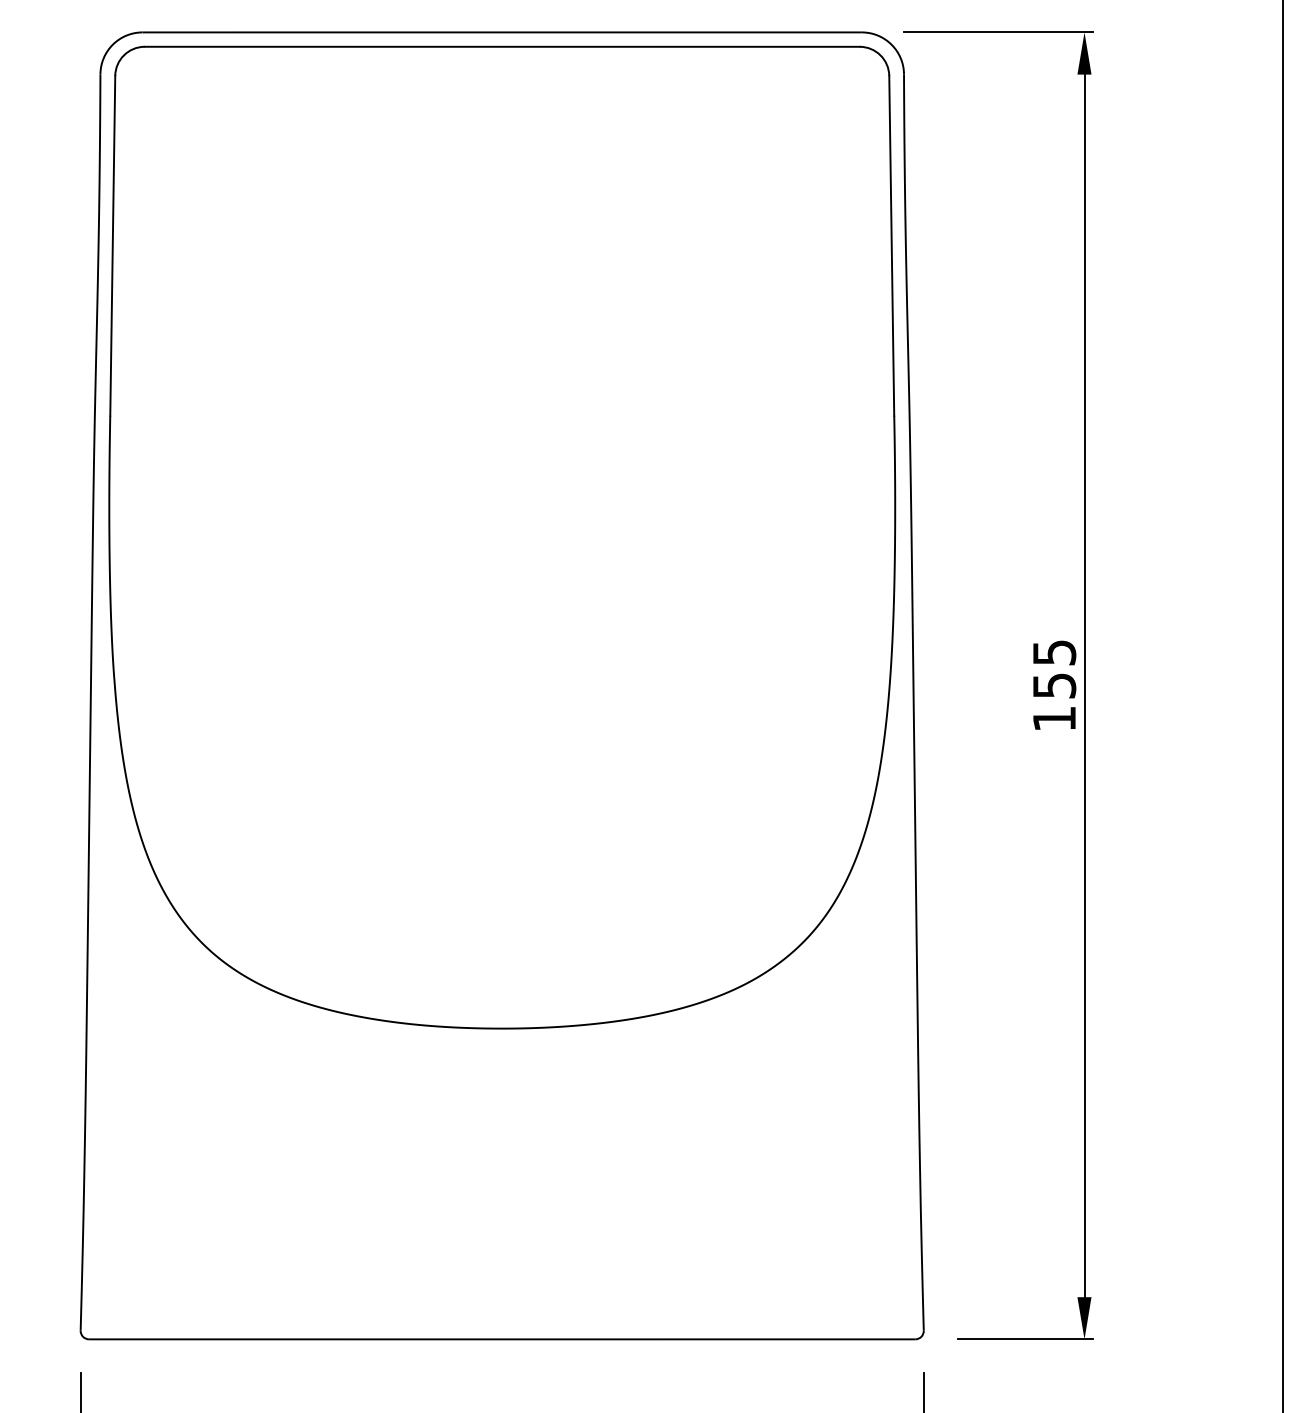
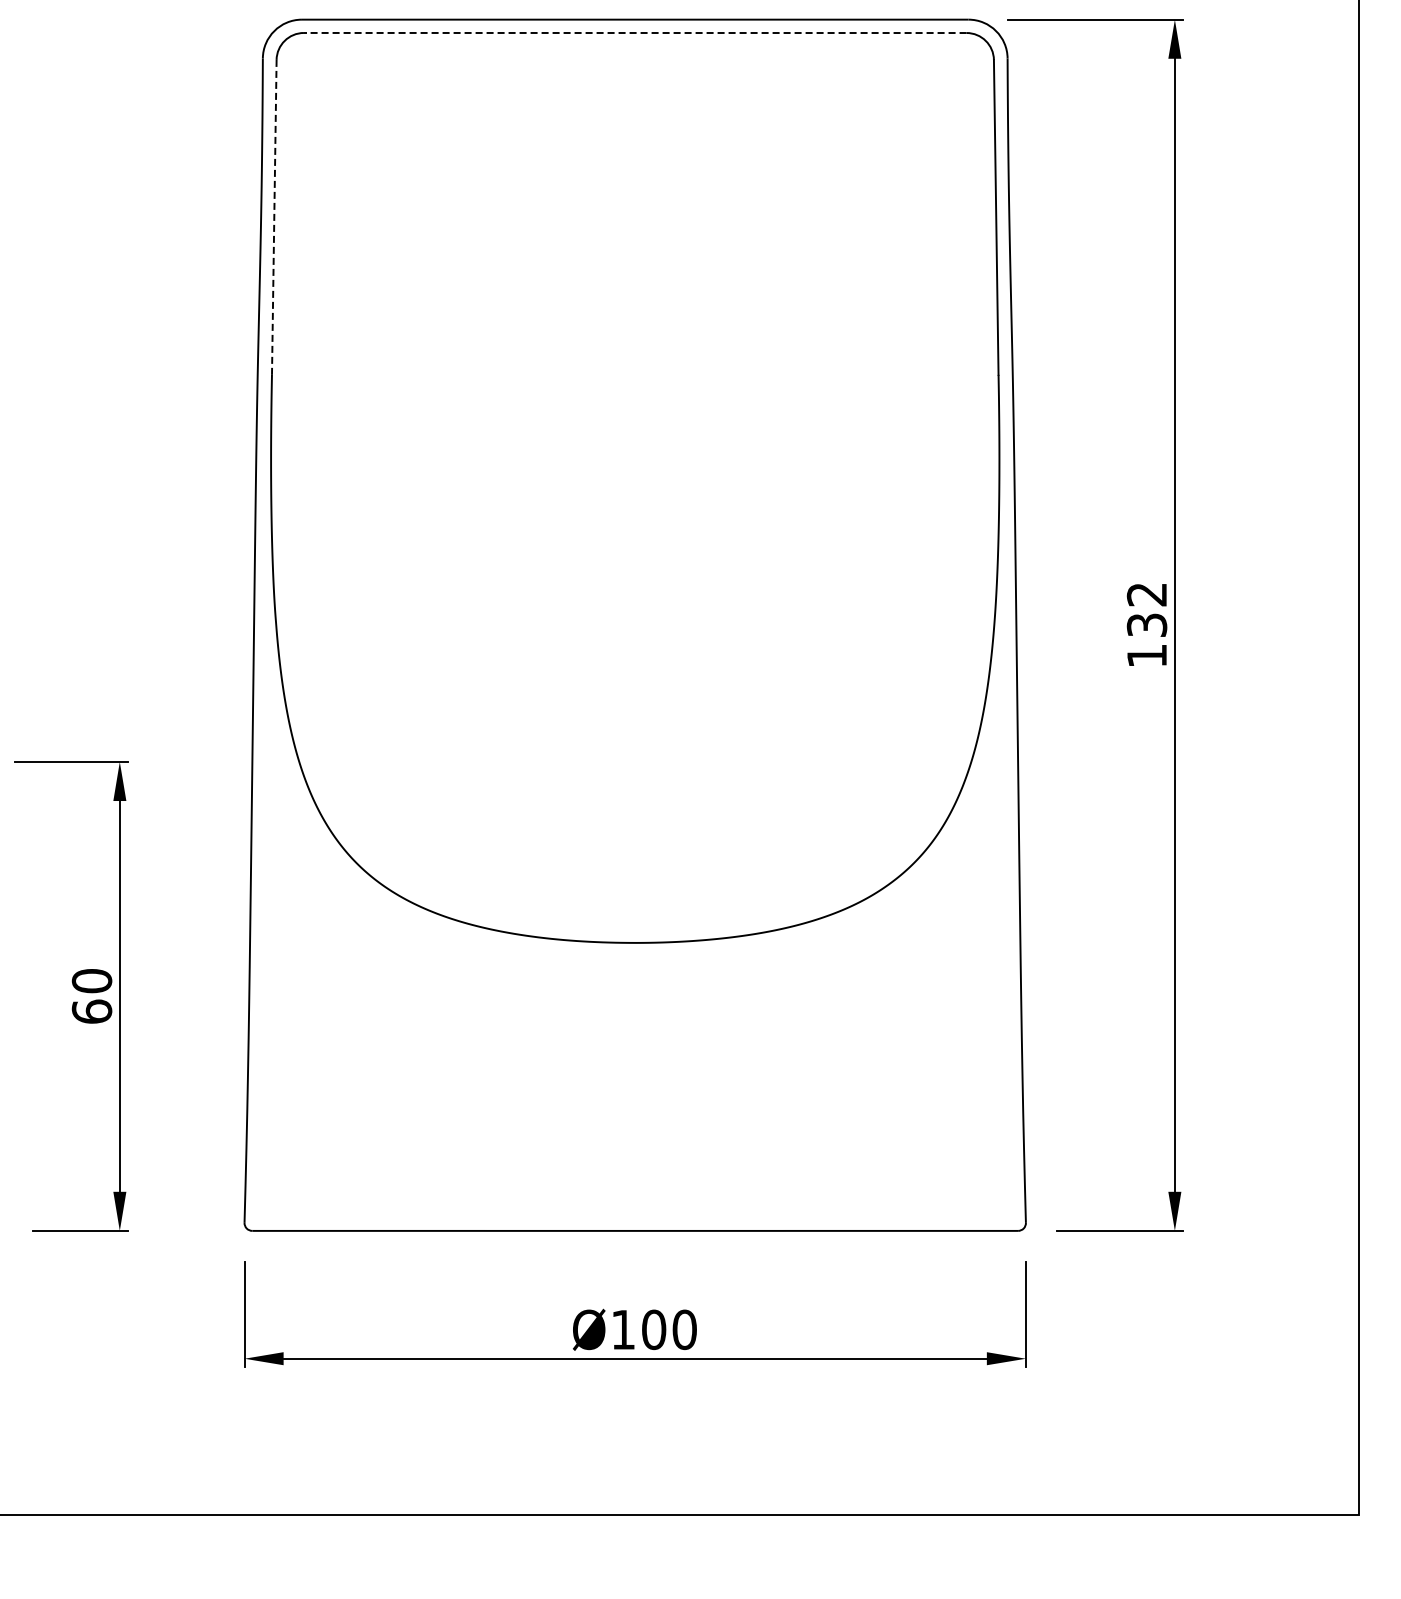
line: (501, 47) -> (634, 33), solid -> dashed
line: (112, 244) -> (274, 216), solid -> dashed
text: (1053, 668) -> (1146, 609), 155 -> 132

